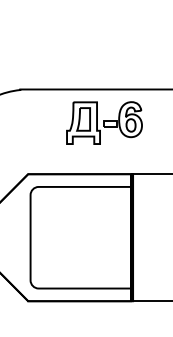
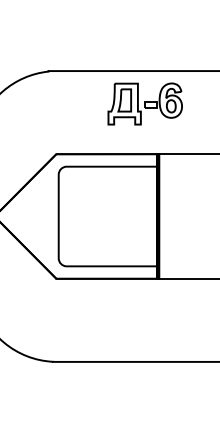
part: (103, 122) -> (144, 103), moved

